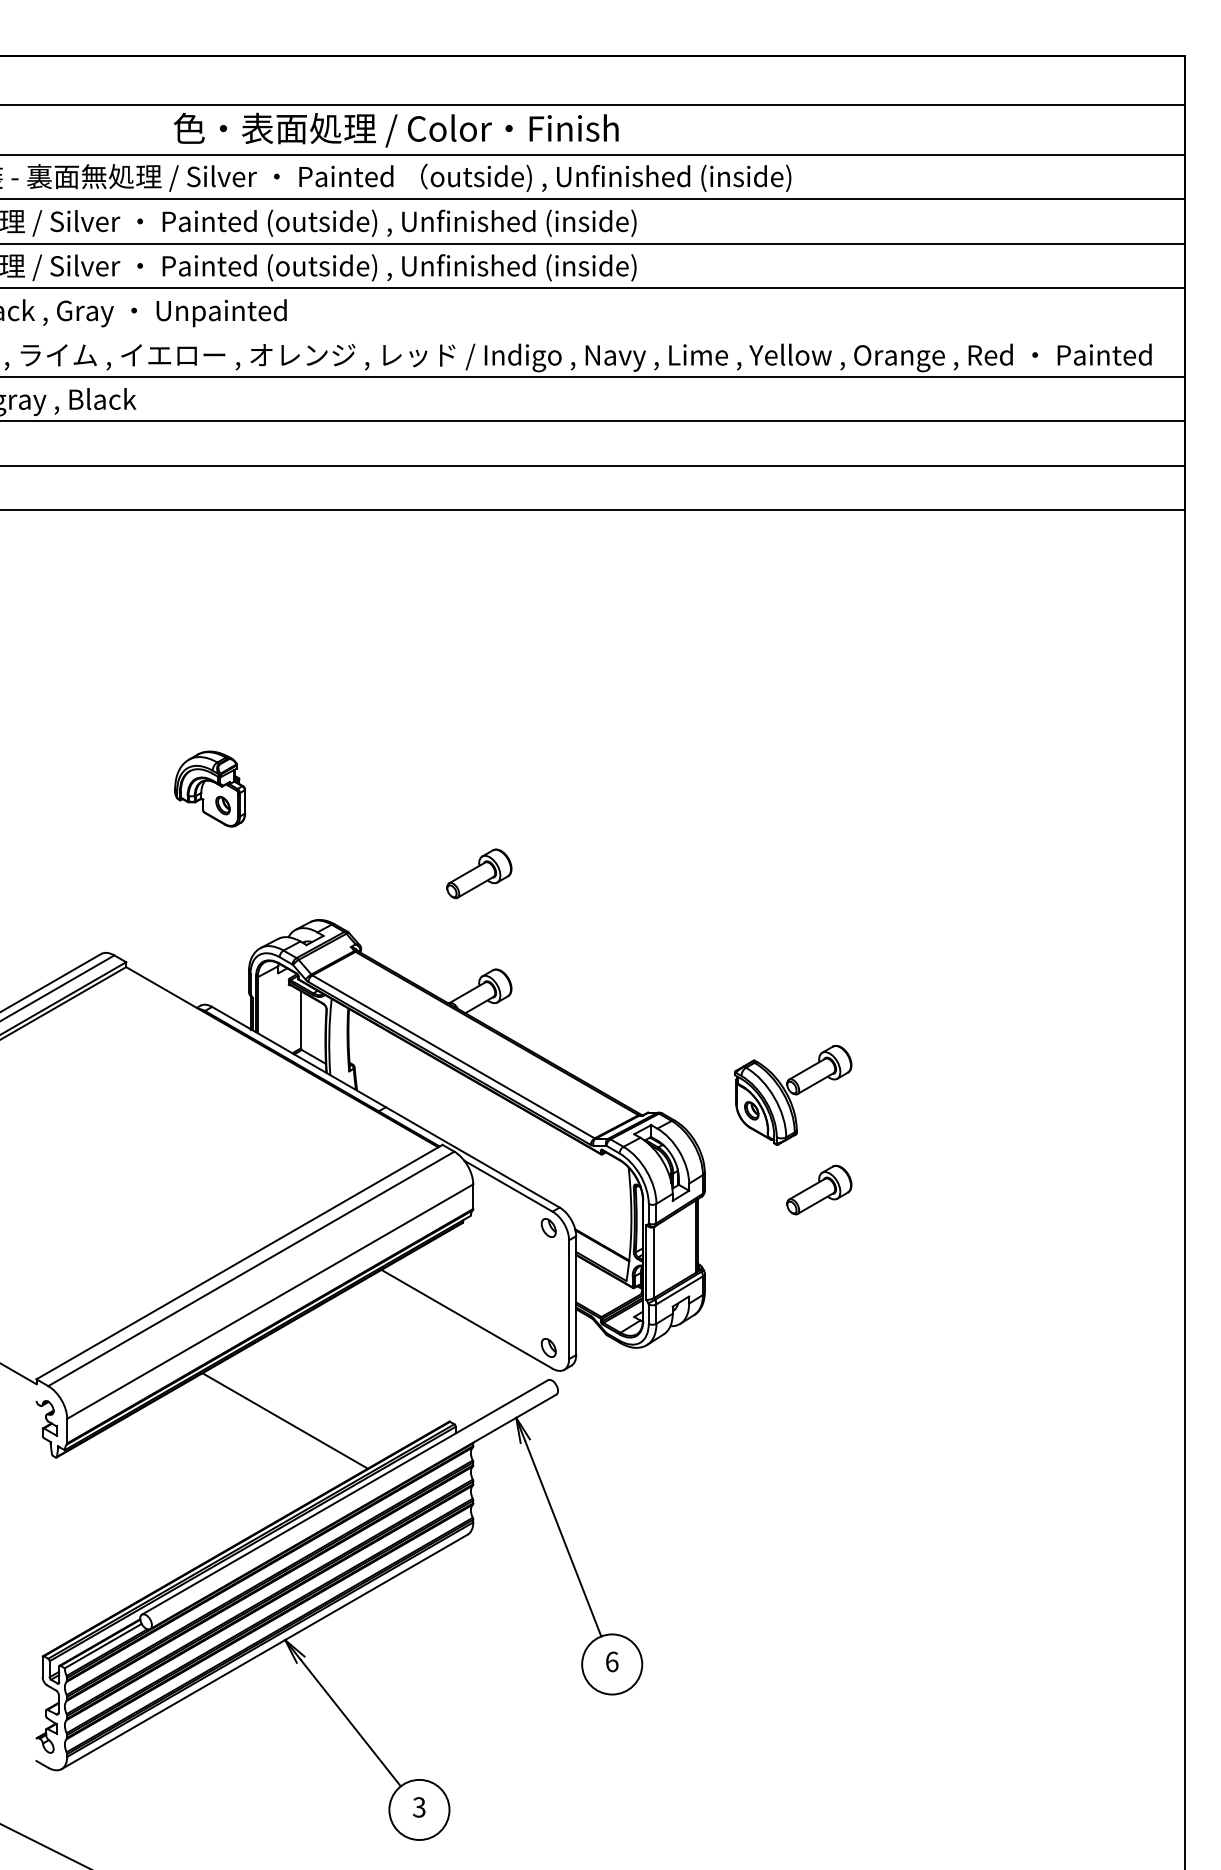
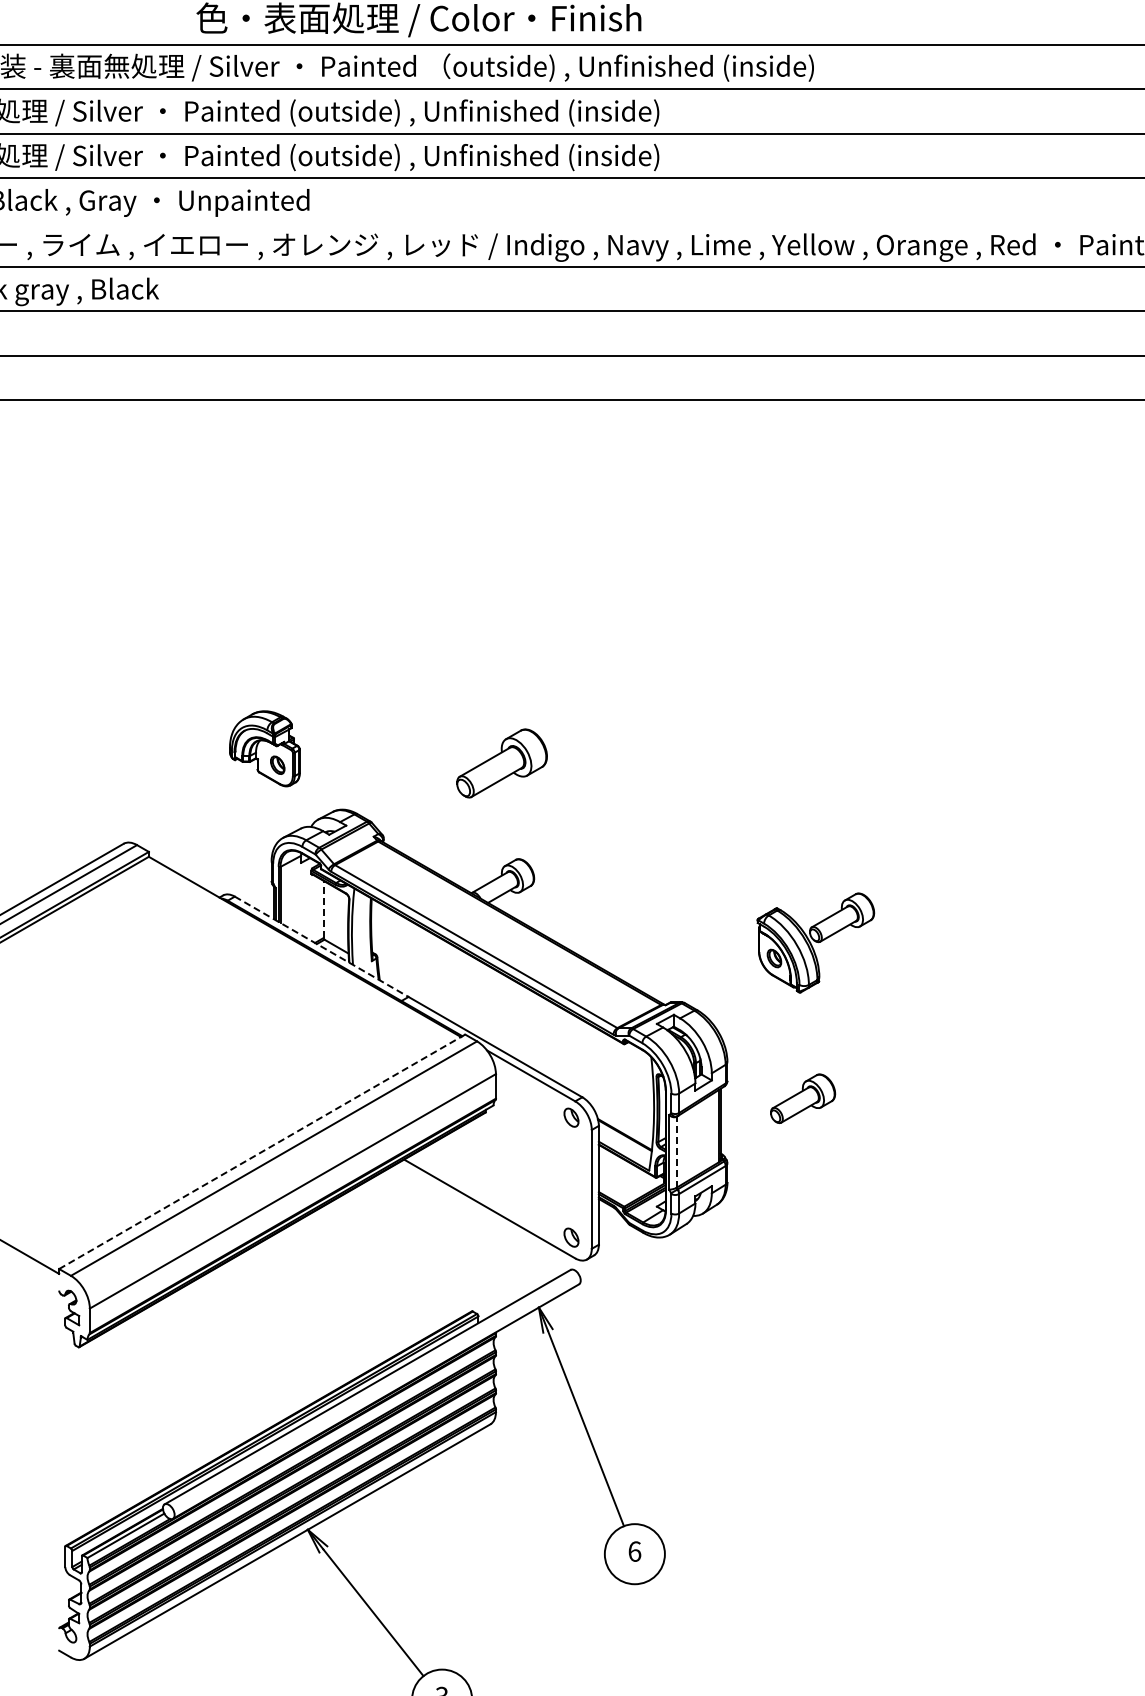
part: (209, 788) -> (264, 748), moved
part: (479, 873) -> (502, 763), size x1.4
line: (300, 1019) -> (323, 909), solid -> dashed
line: (299, 1057) -> (322, 947), solid -> dashed
part: (793, 1094) -> (816, 942), moved
part: (819, 1189) -> (803, 1098), moved
line: (239, 1262) -> (262, 1152), solid -> dashed
line: (654, 1262) -> (677, 1152), solid -> dashed
line: (284, 1420) -> (307, 1310), removed

